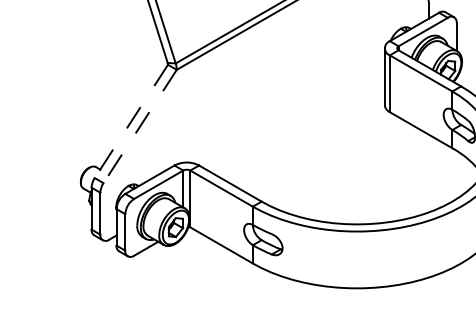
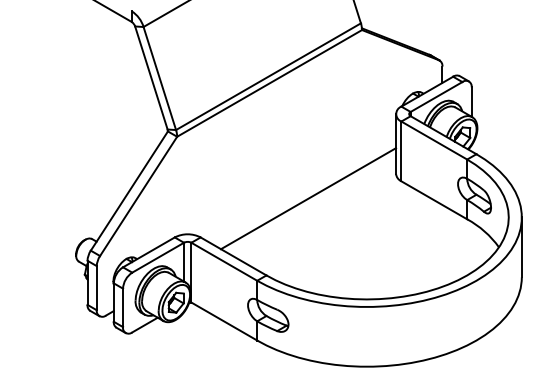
line: (131, 121) -> (129, 191), dashed -> solid
line: (140, 126) -> (138, 196), dashed -> solid
line: (301, 128) -> (308, 198), added

